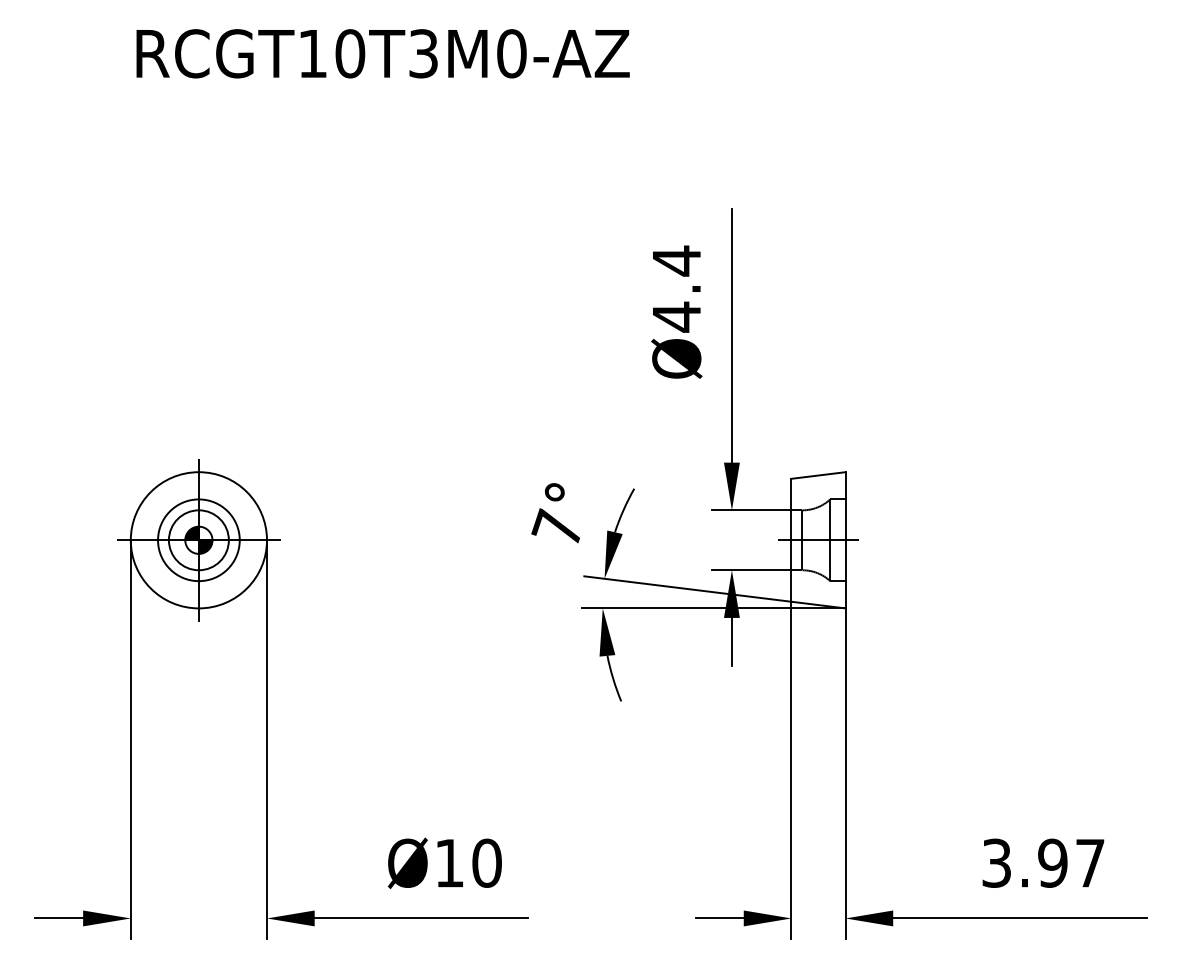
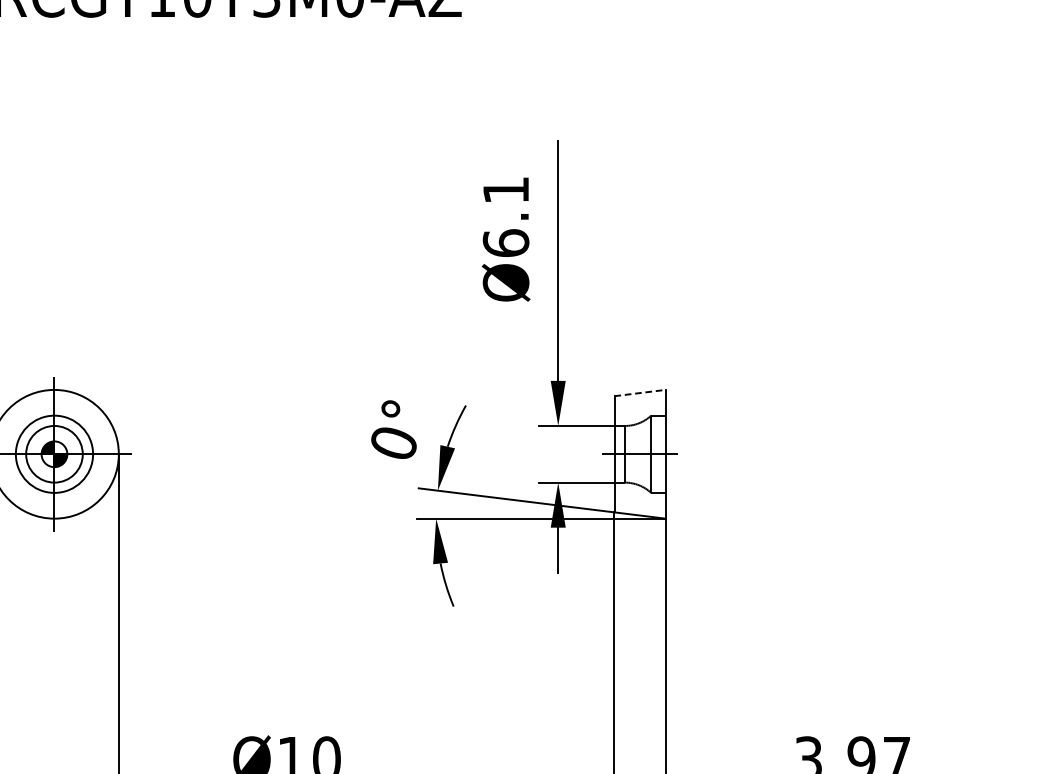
text: (676, 288) -> (505, 216), Ø4.4 -> Ø6.1
line: (818, 475) -> (640, 393), solid -> dashed
text: (556, 526) -> (392, 441), 7° -> 0°

